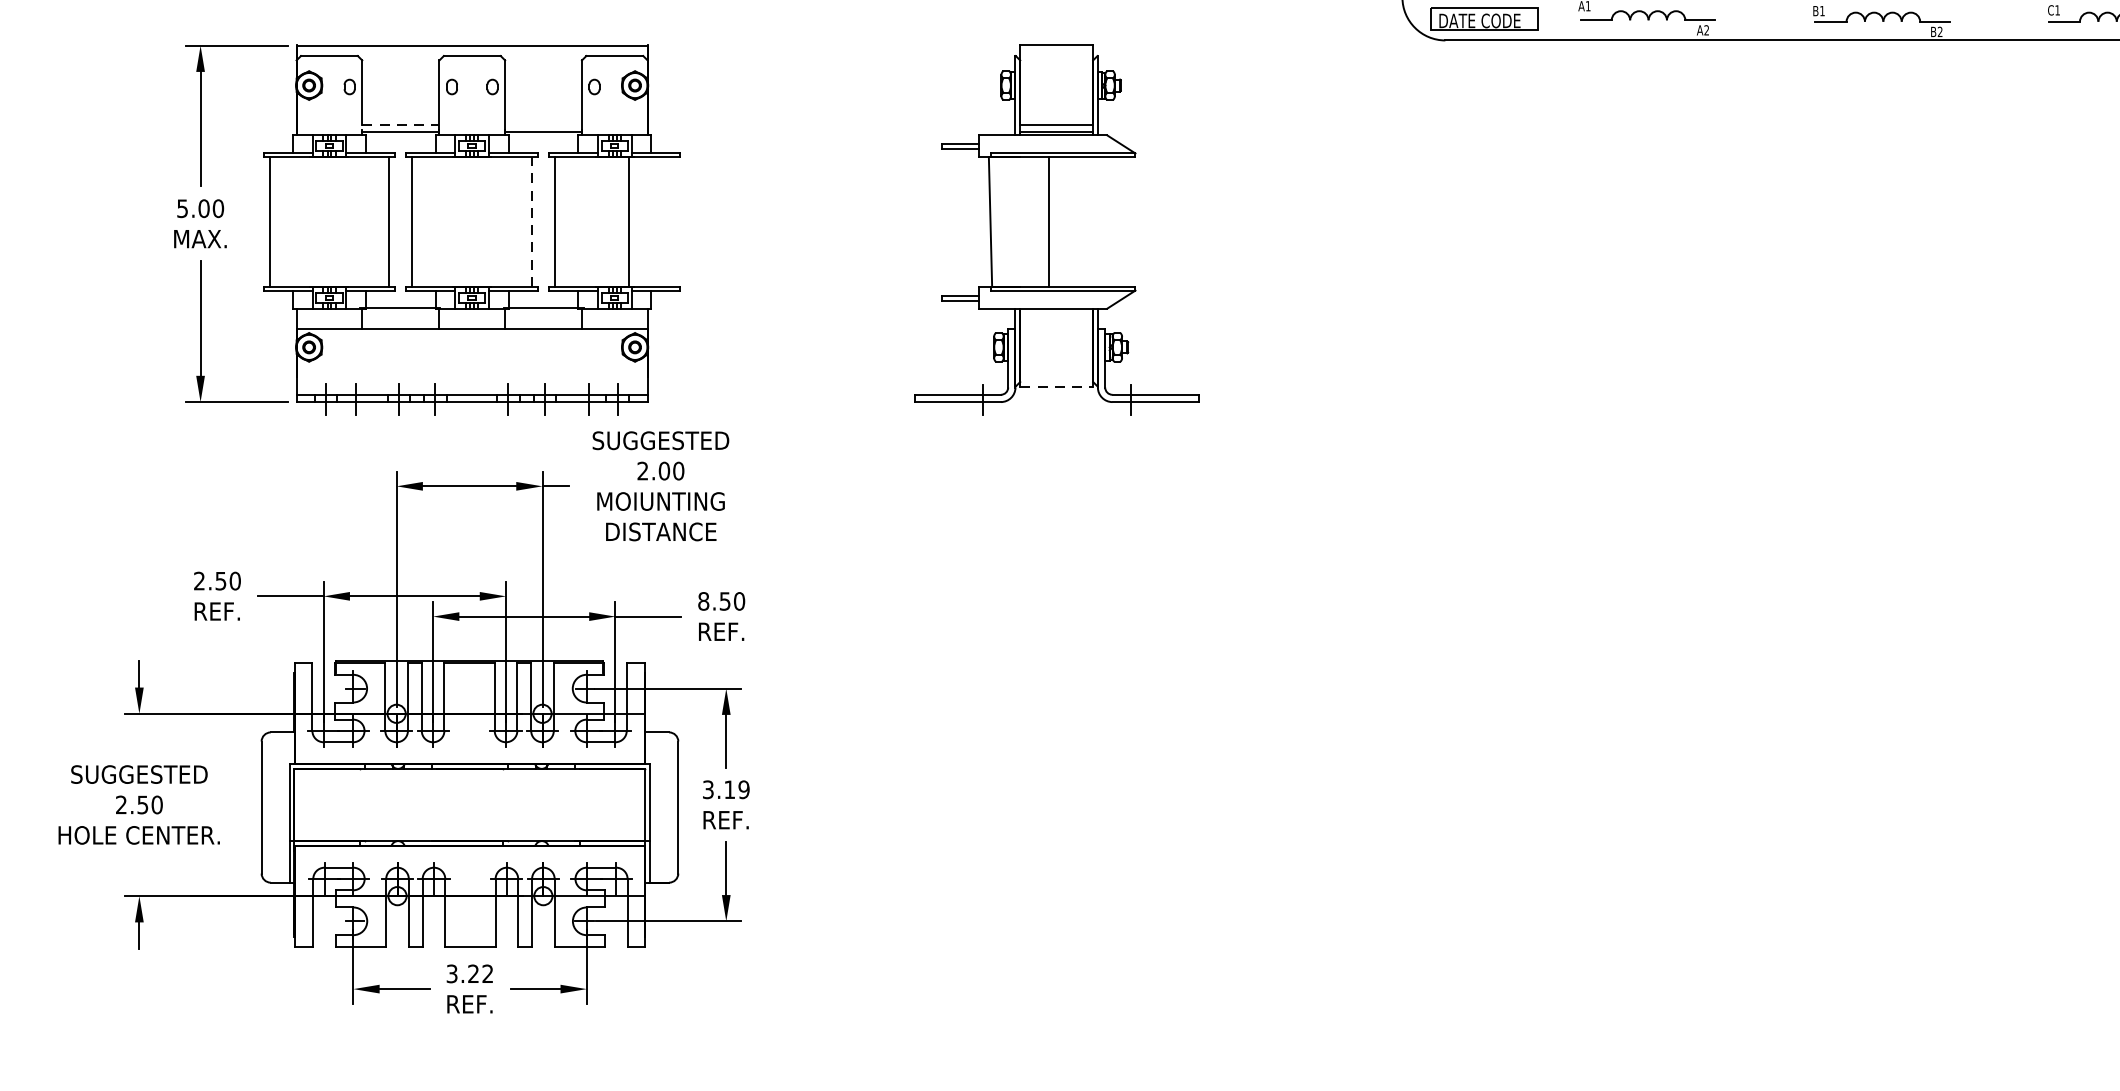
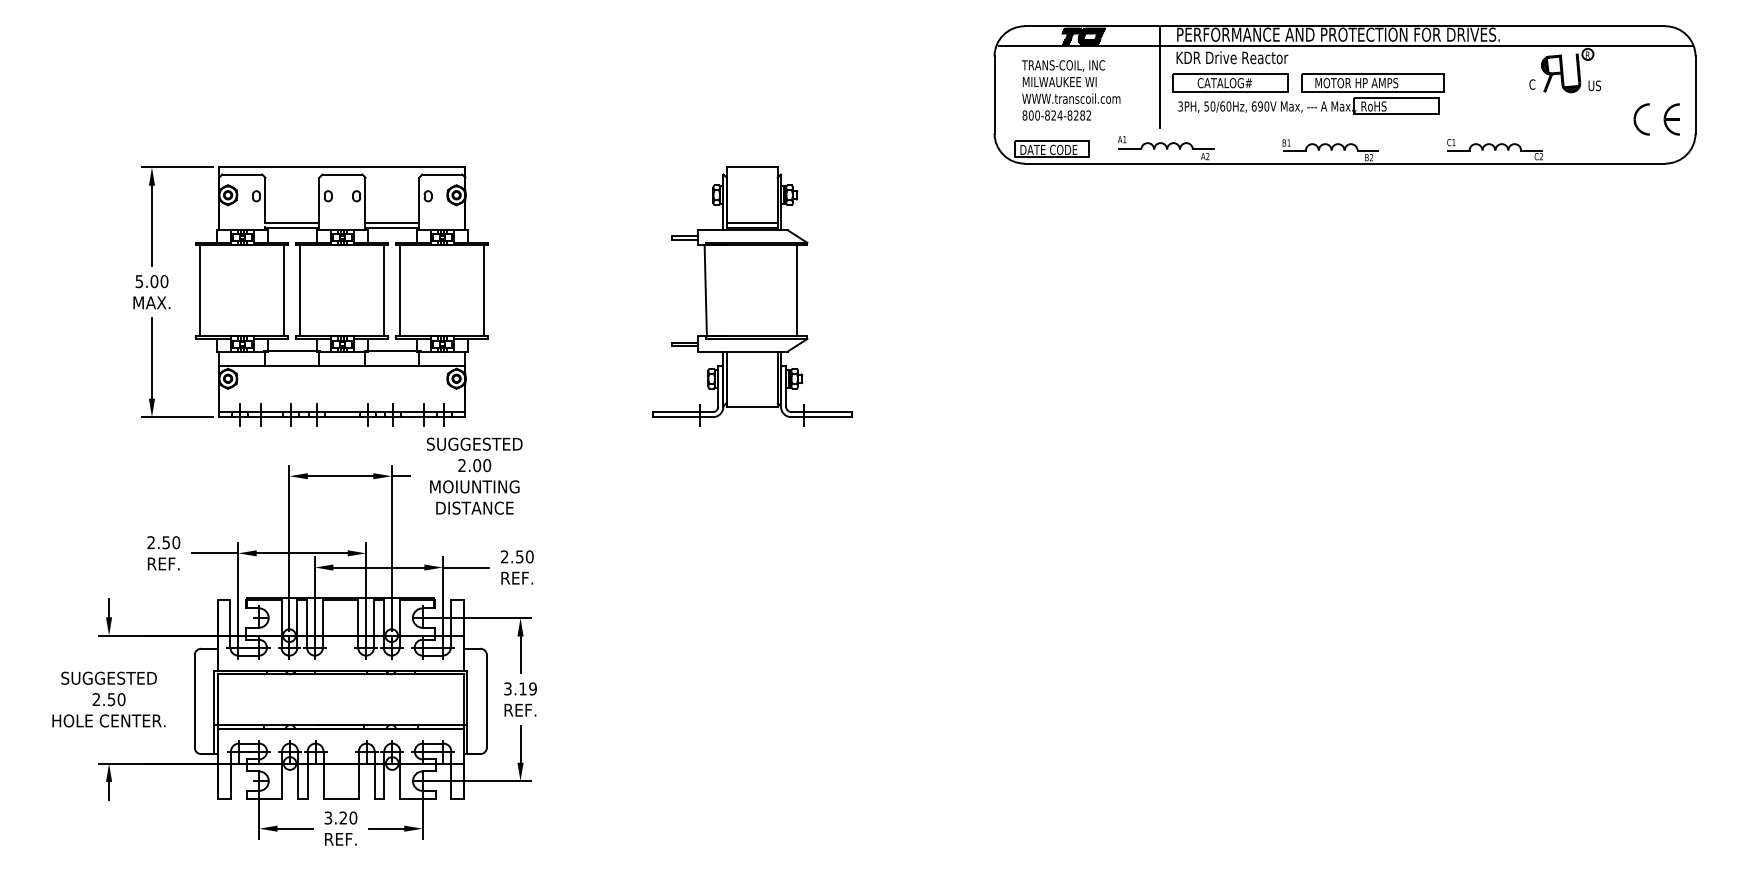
line: (401, 125) -> (292, 223), dashed -> solid
line: (543, 125) -> (392, 223), added
line: (532, 221) -> (384, 290), dashed -> solid
line: (629, 221) -> (484, 290), moved
line: (1048, 221) -> (797, 290), moved
line: (1057, 386) -> (752, 406), dashed -> solid
text: (703, 600) -> (504, 556), 8.50 -> 2.50
text: (488, 973) -> (353, 817), 3.22 -> 3.20

